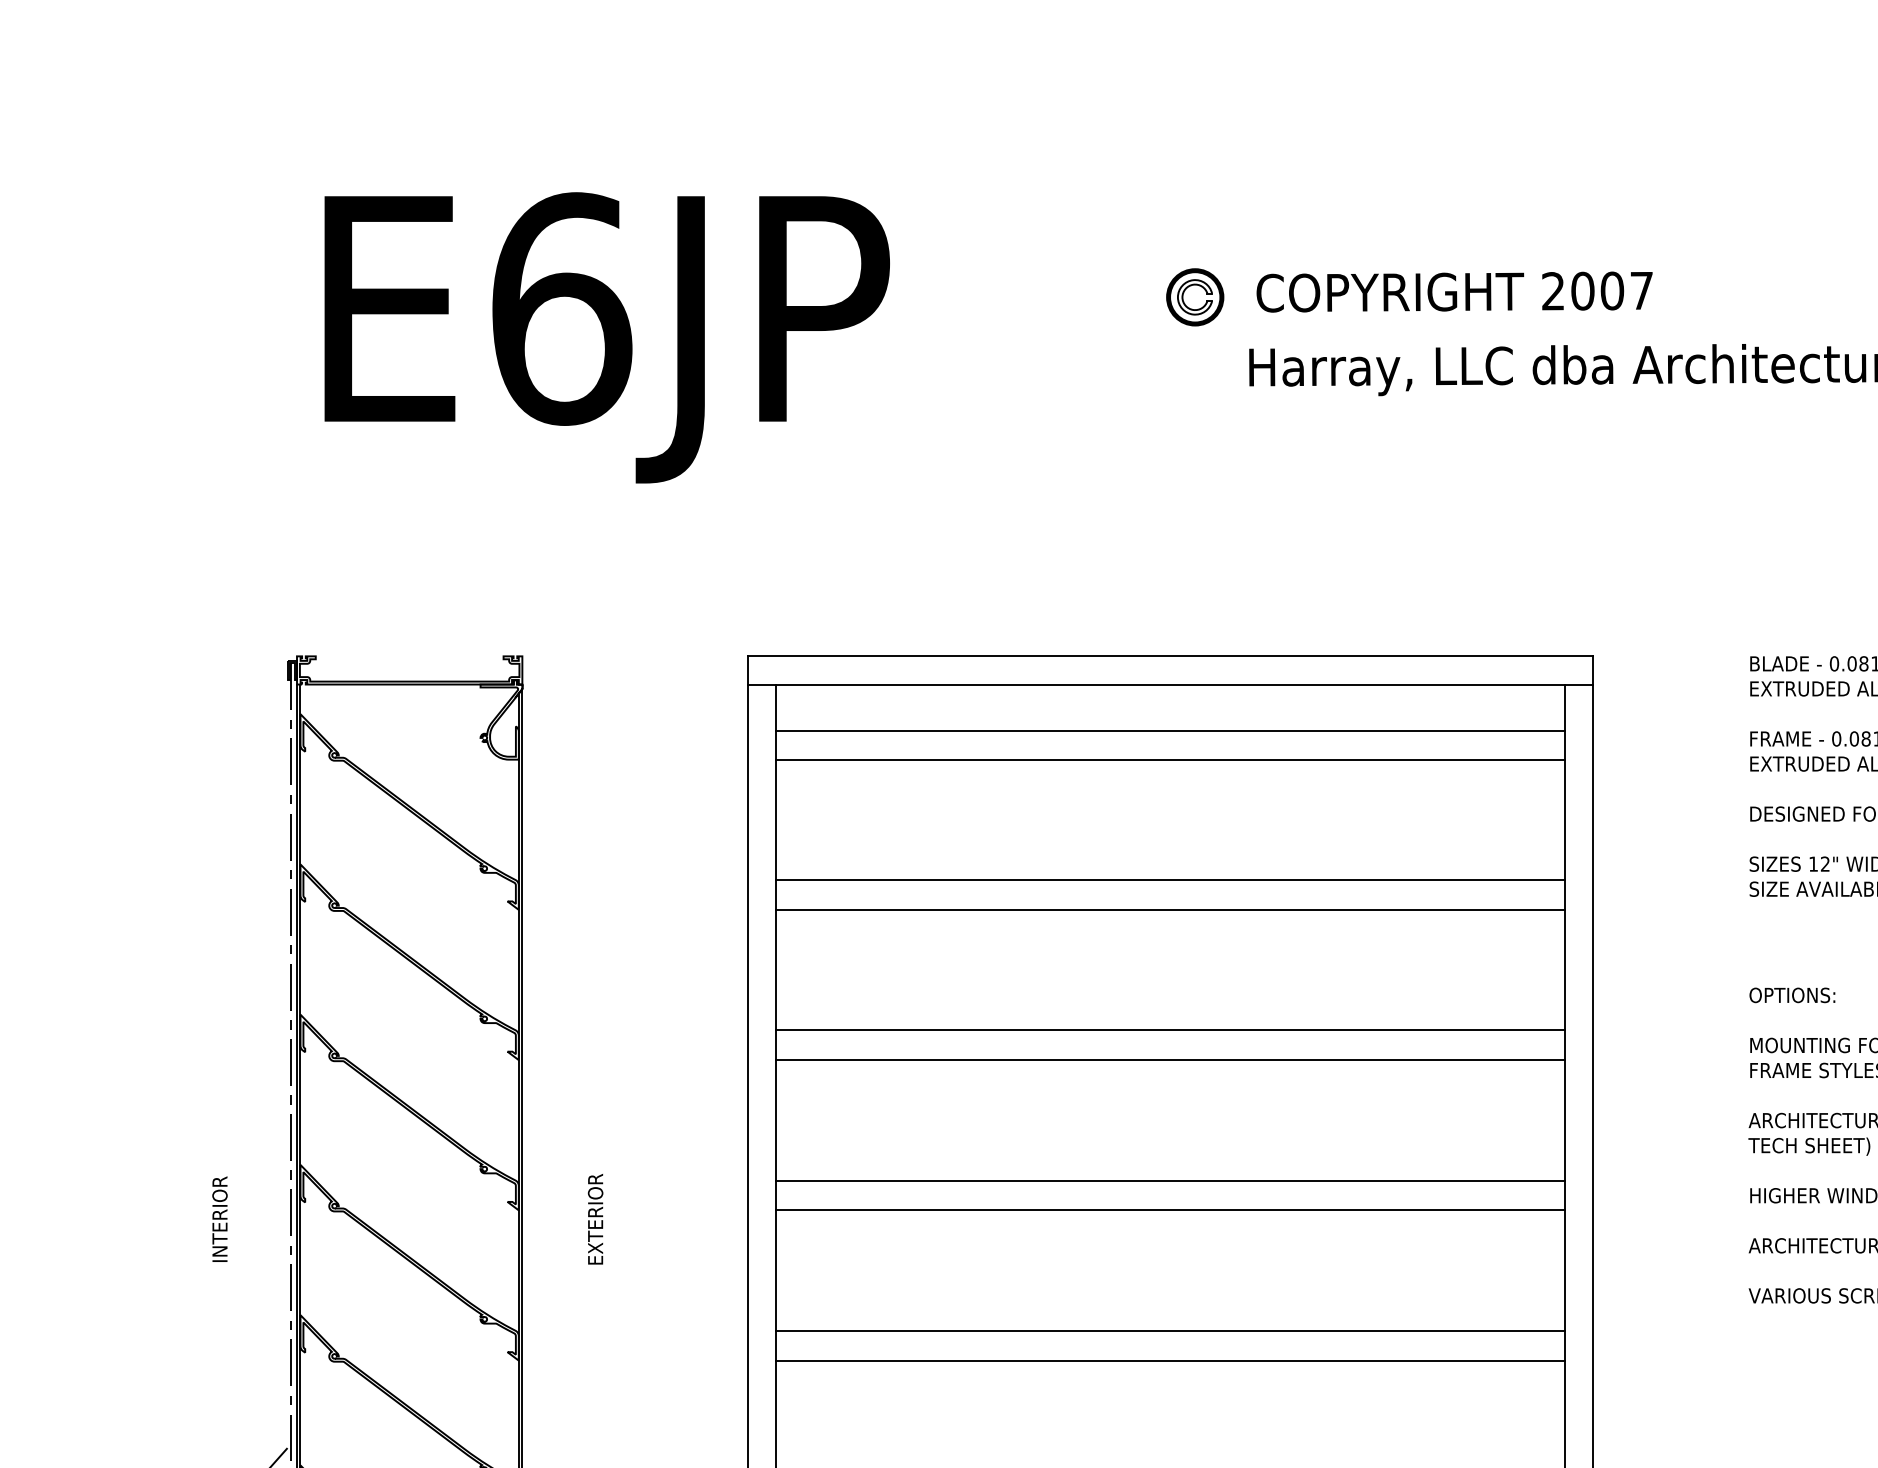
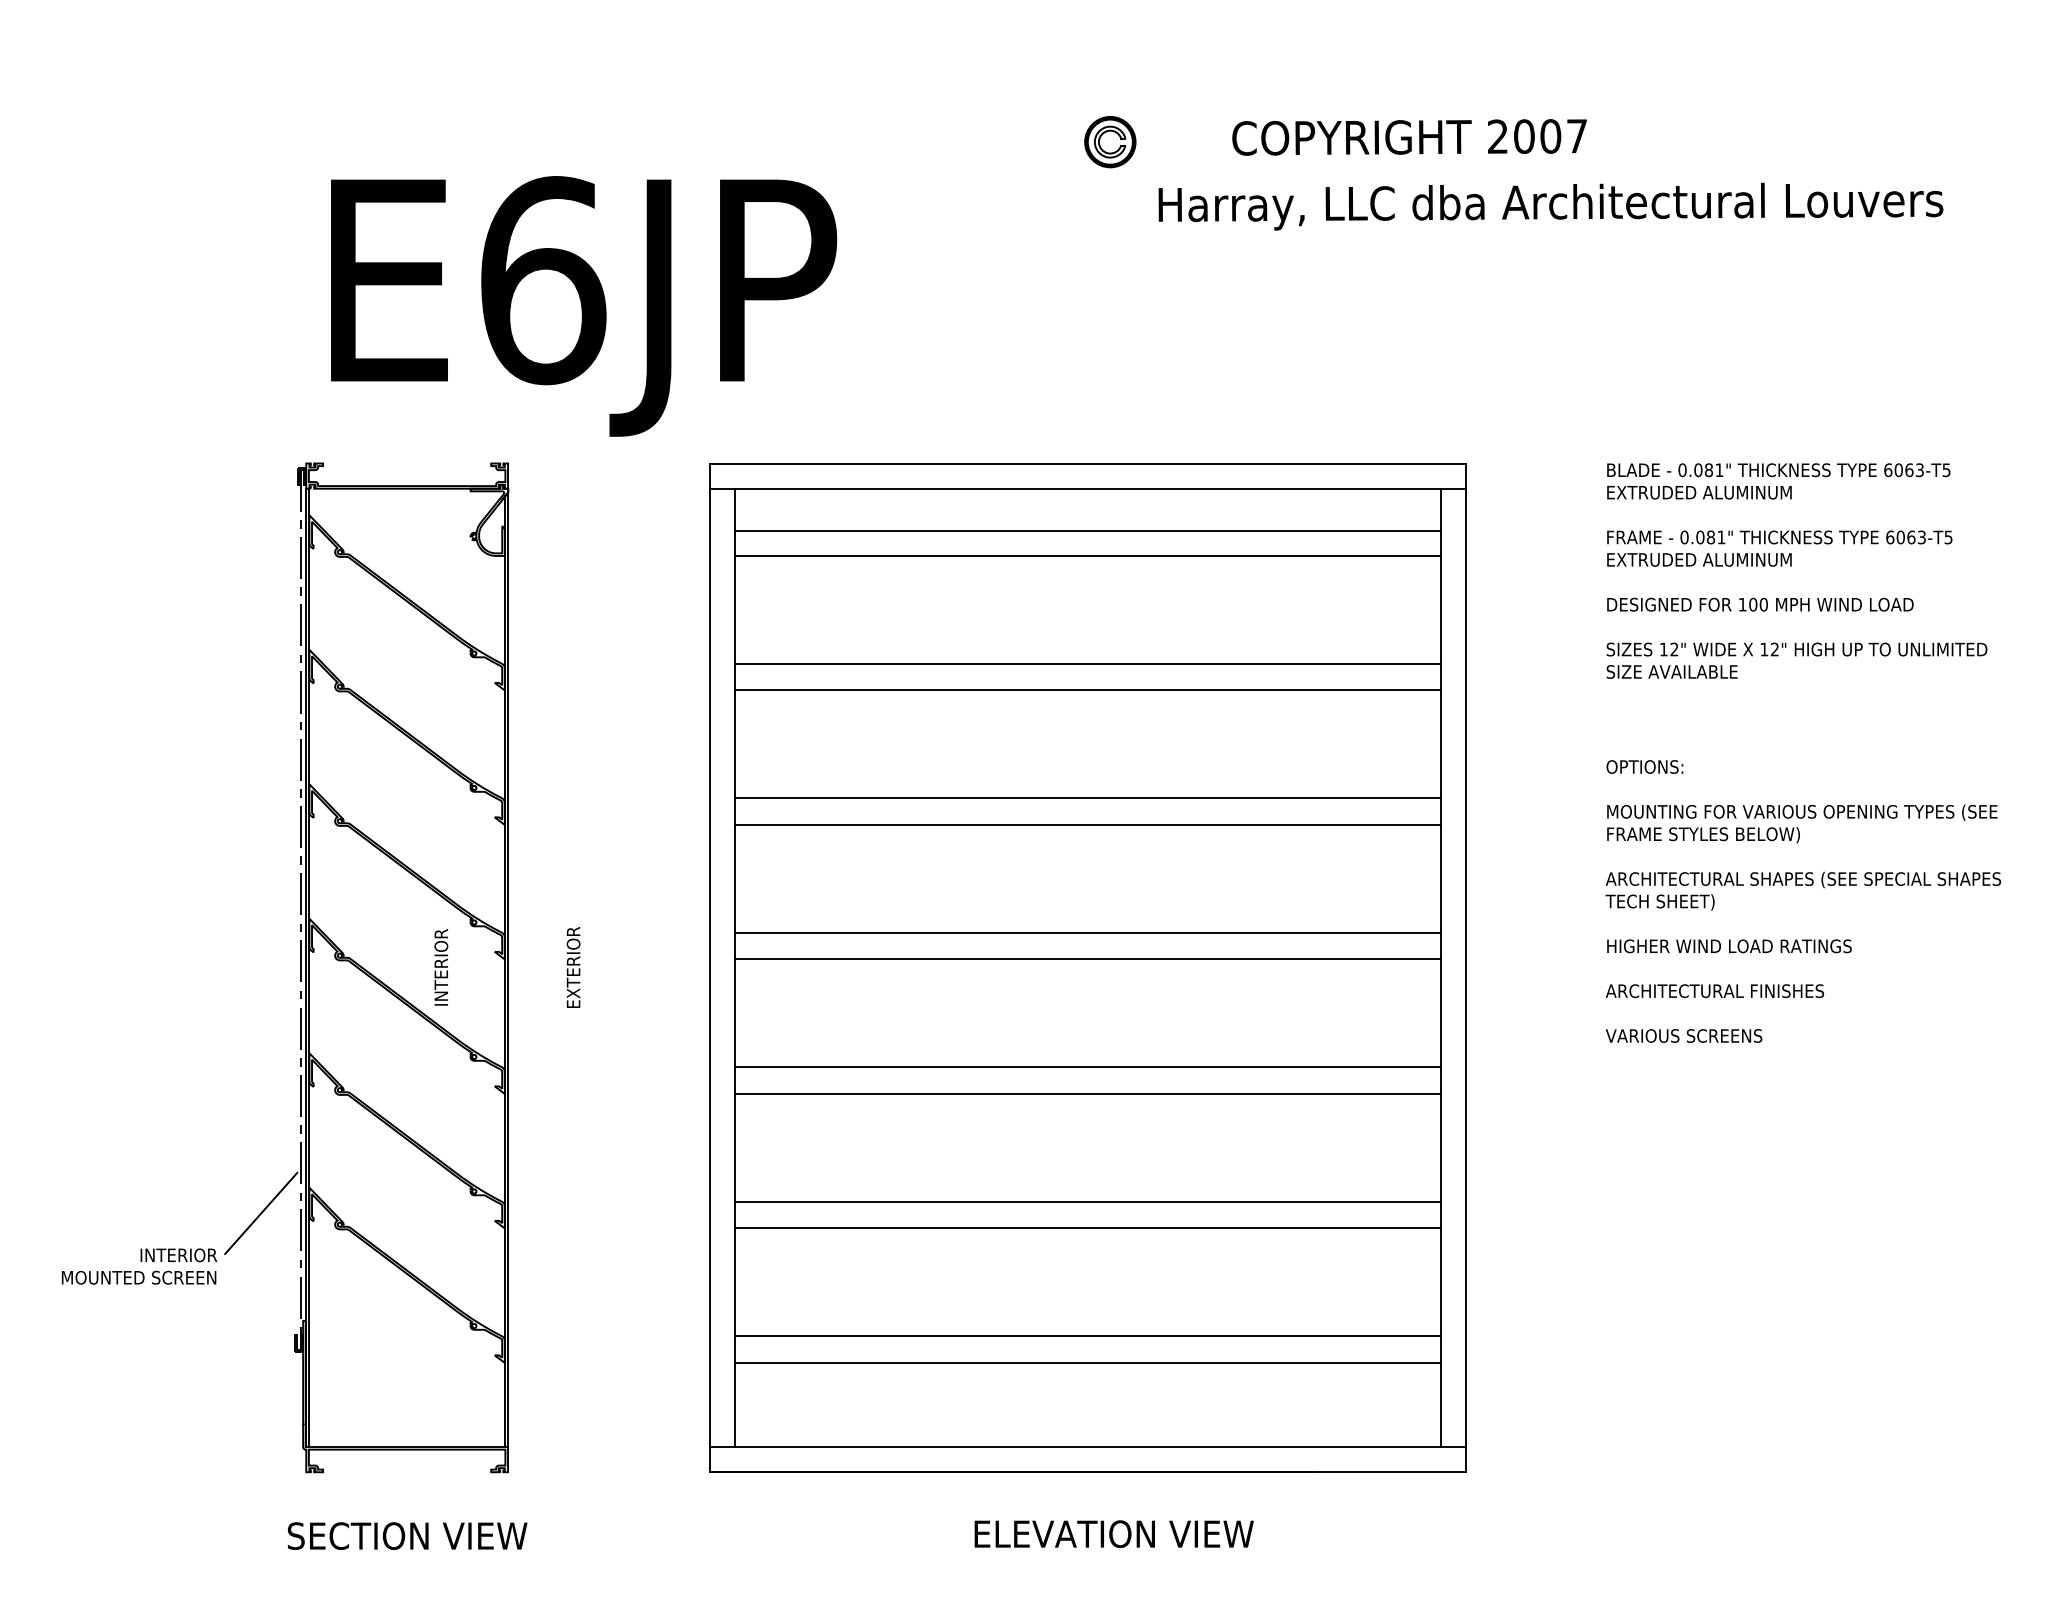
text: (1454, 292) -> (1409, 137), moved
text: (607, 337) -> (584, 306), moved
text: (220, 1219) -> (441, 967), moved

